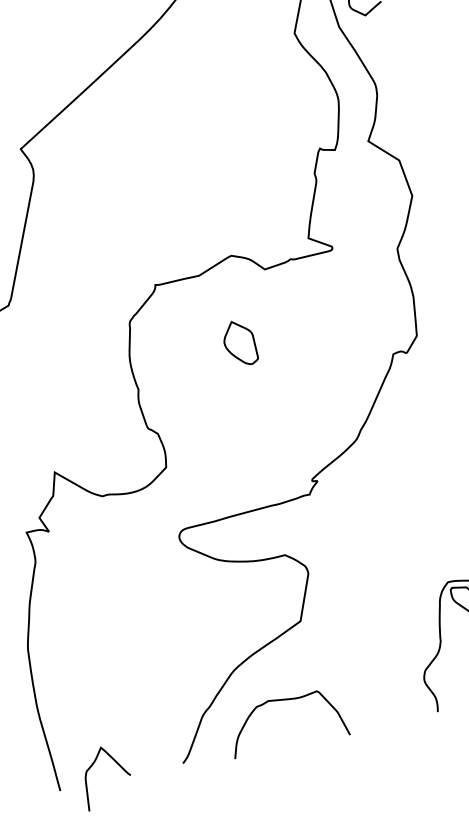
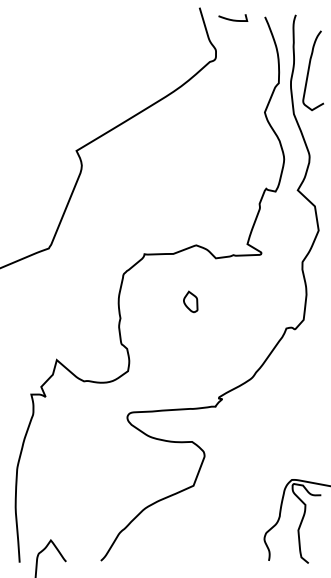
part: (239, 342) -> (190, 301), size x0.7
curve: (283, 701) -> (172, 534), removed

